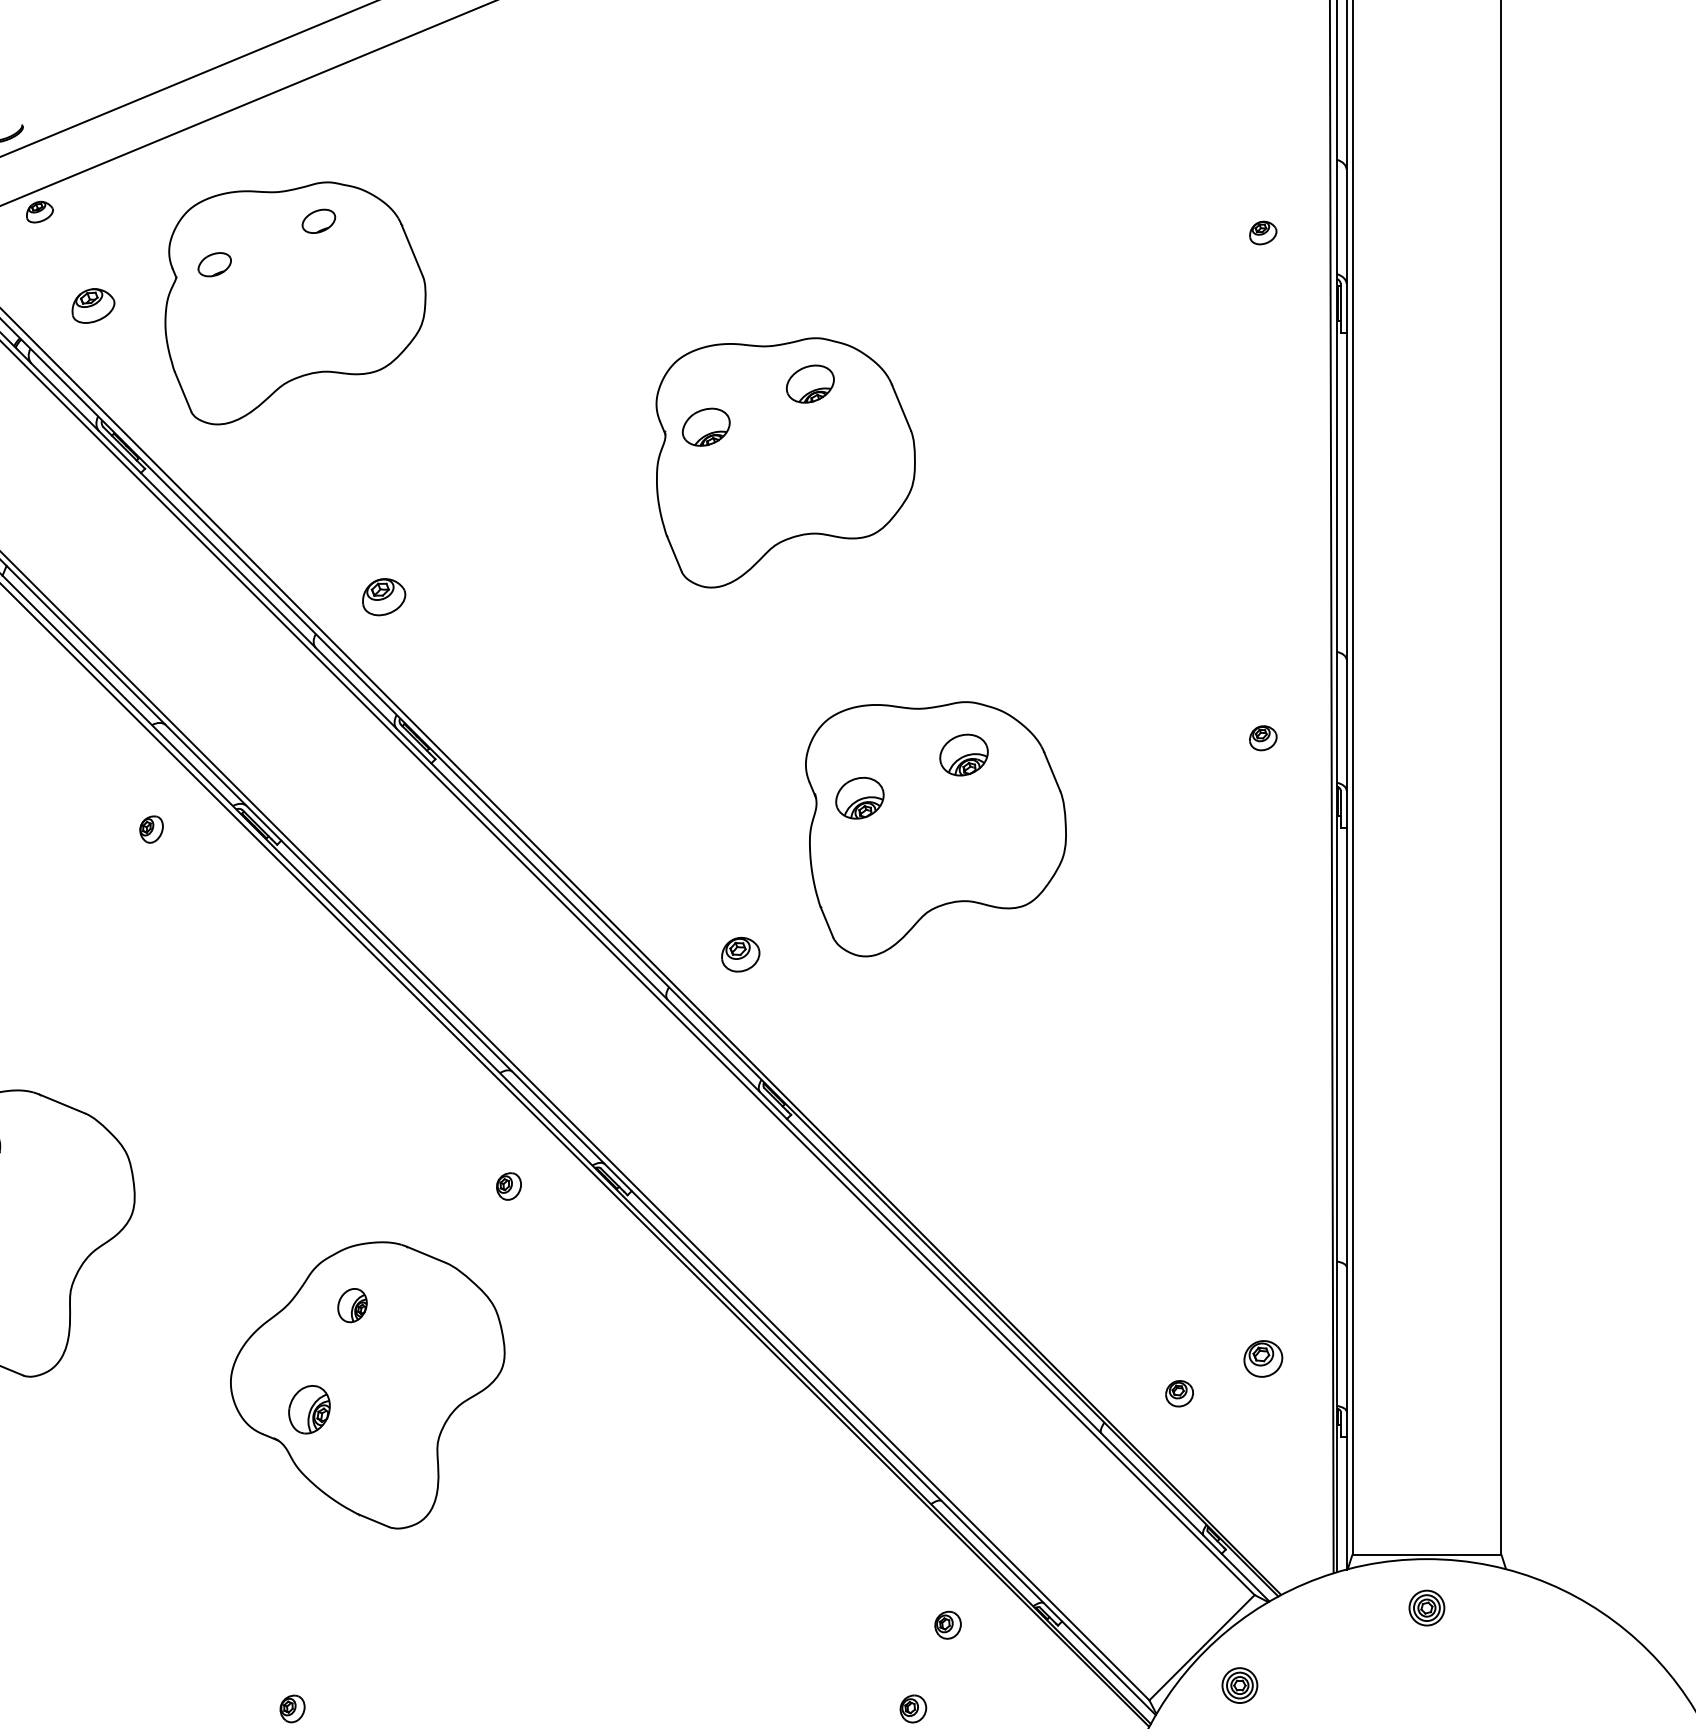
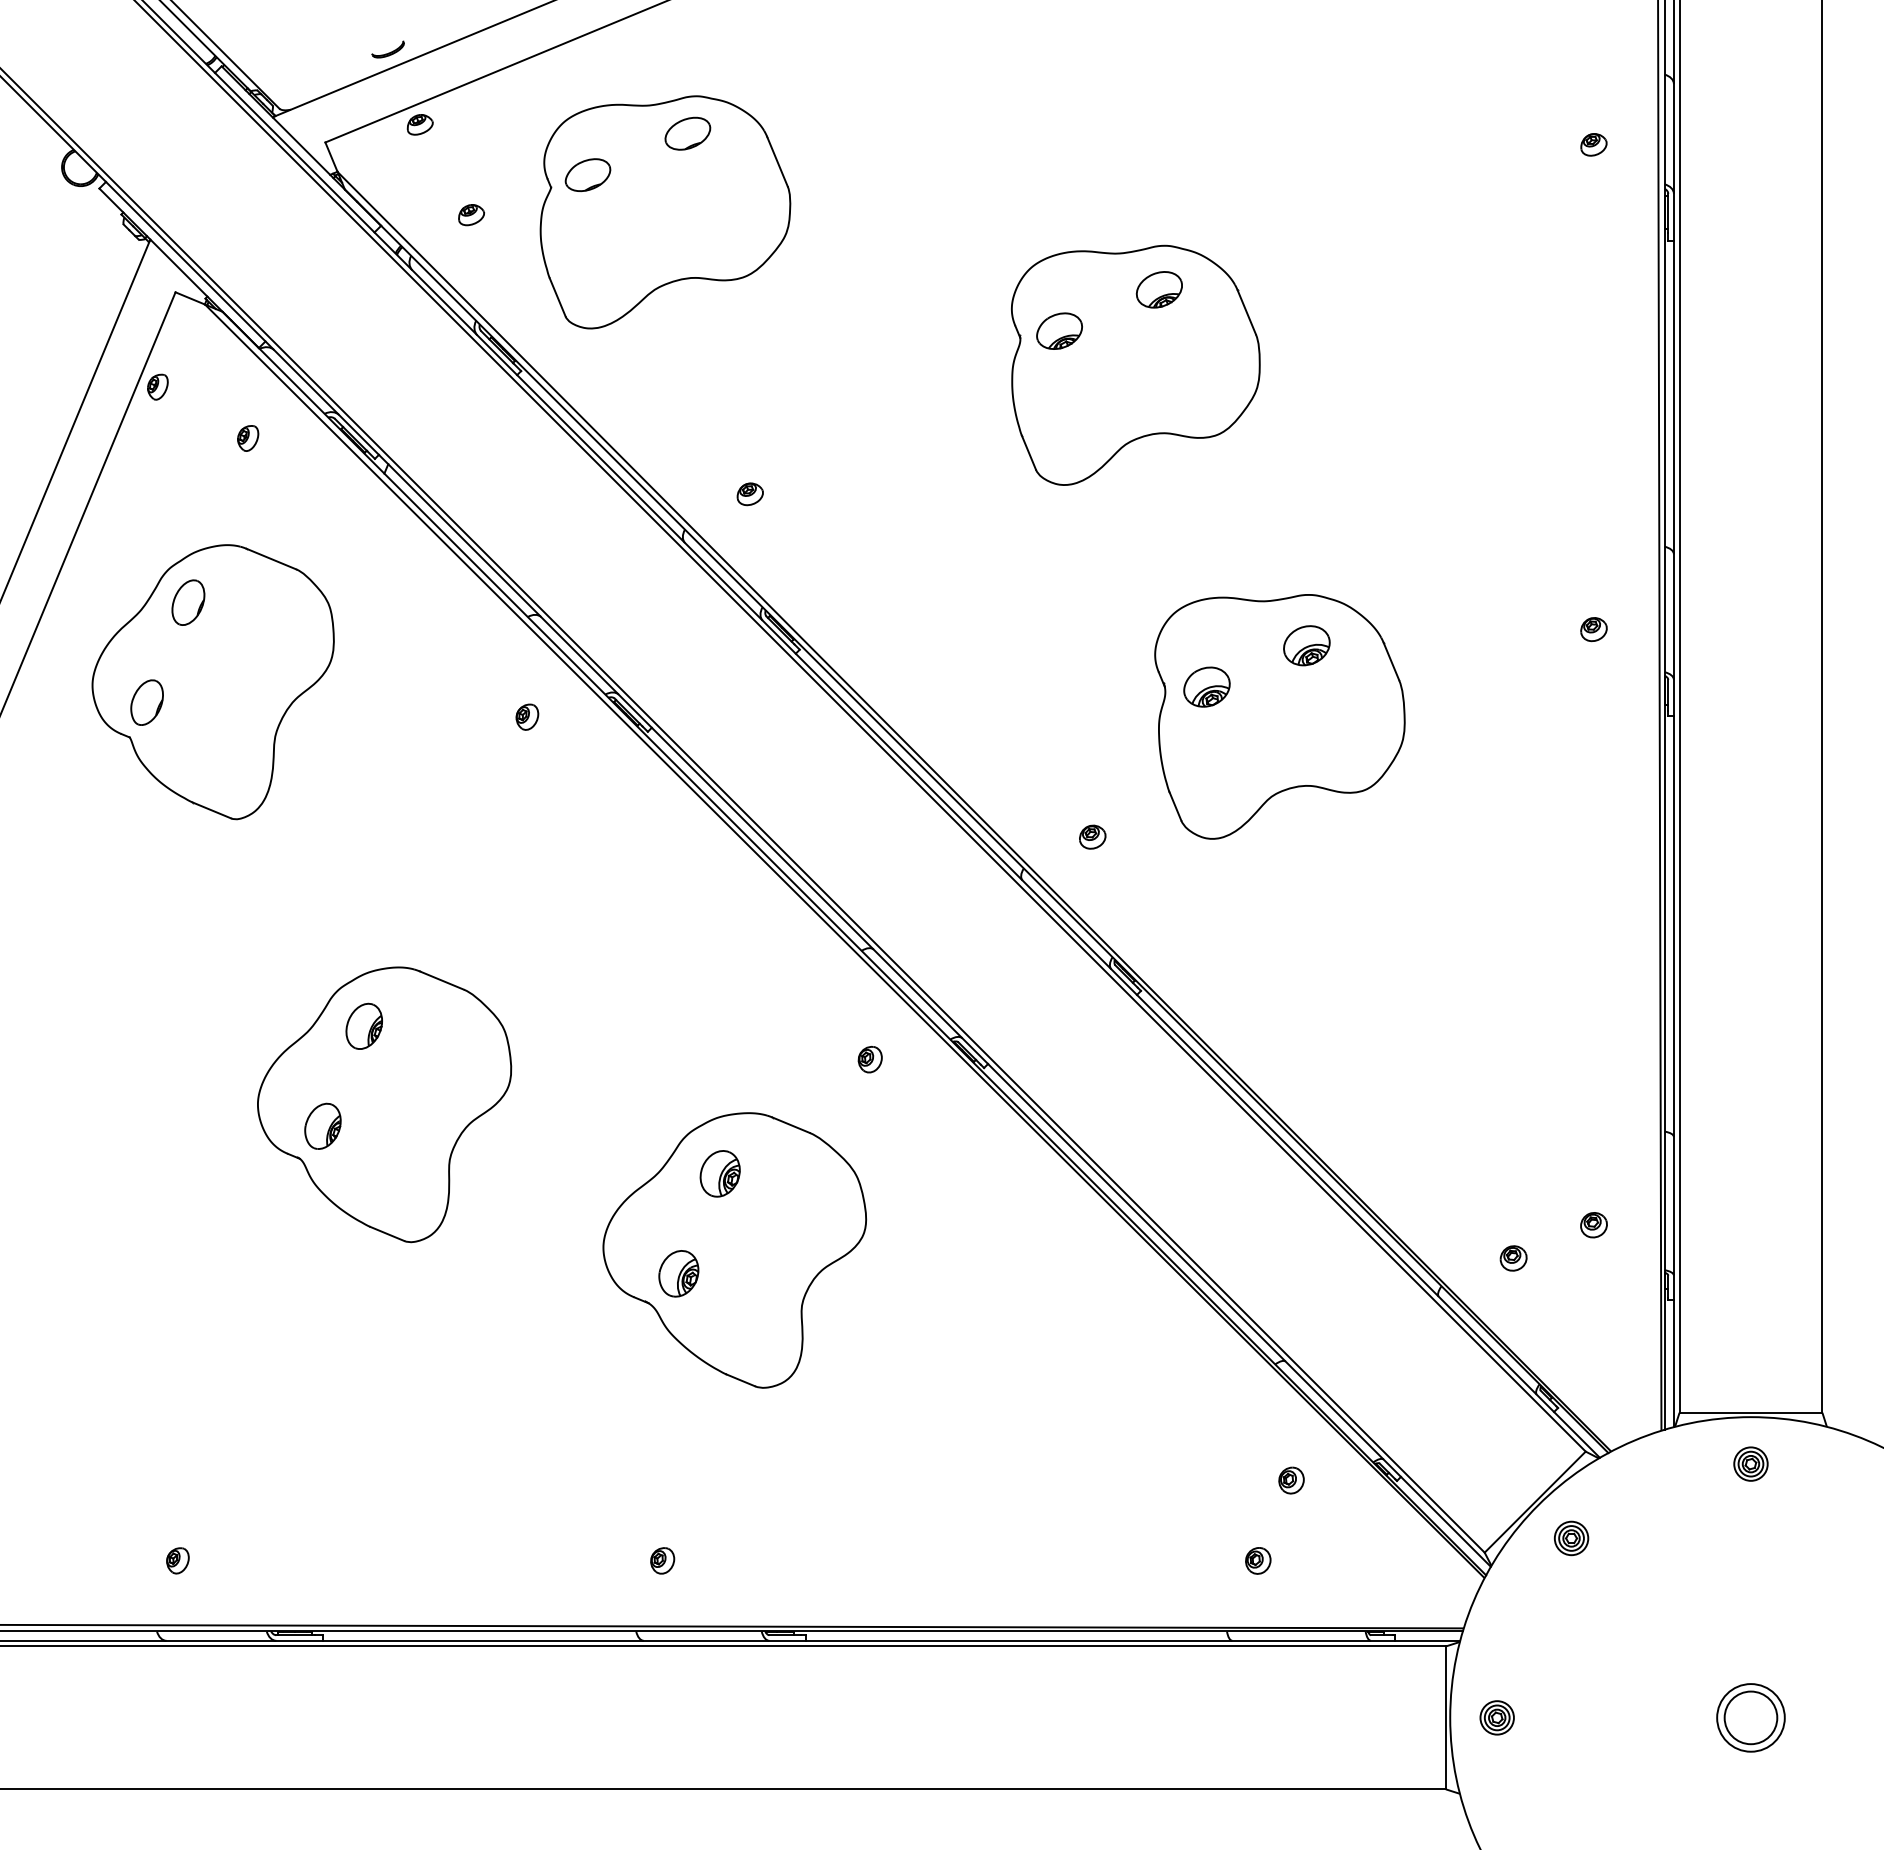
part: (318, 221) -> (687, 133), size x1.43
part: (214, 264) -> (587, 175), size x1.43
part: (93, 306) -> (471, 215), size x0.62
part: (383, 597) -> (749, 494), size x0.62
part: (740, 953) -> (1092, 836), size x0.71
part: (351, 1305) -> (719, 1173), size x1.43
part: (1262, 1359) -> (1593, 1225), size x0.71

